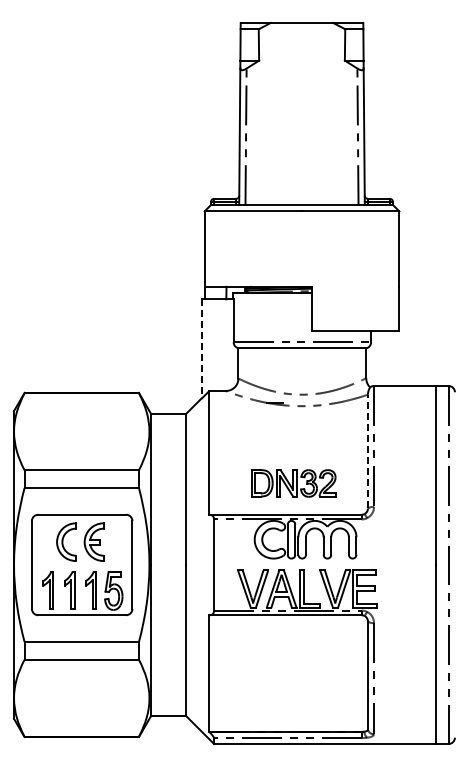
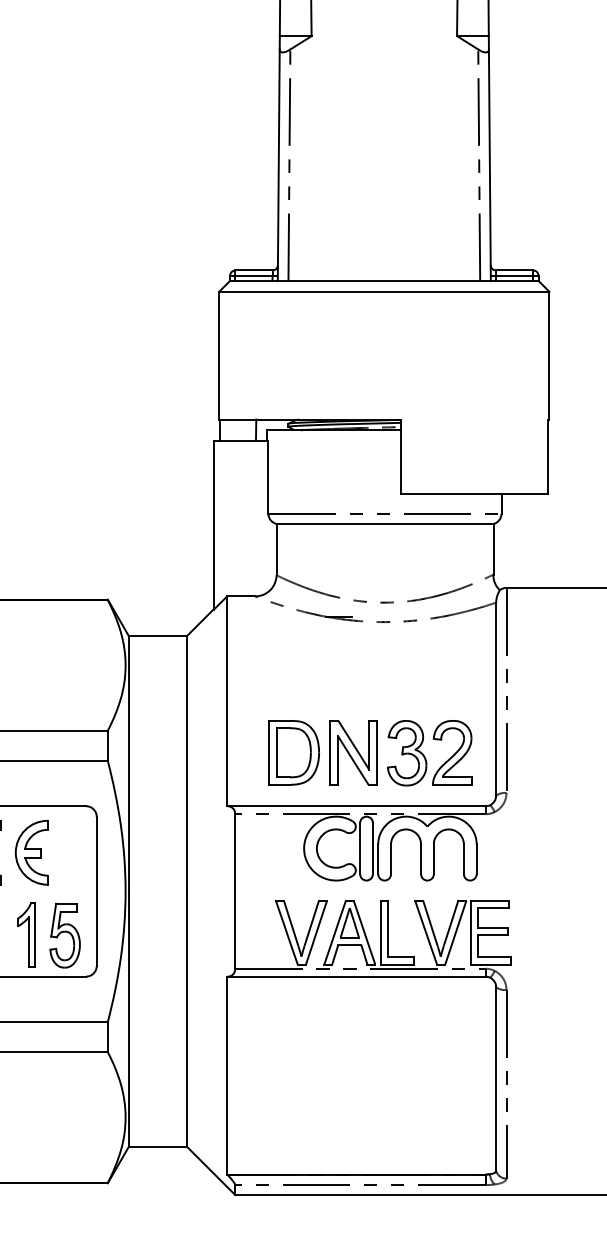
line: (201, 349) -> (213, 525), dashed -> solid
line: (367, 451) -> (495, 698), dashed -> solid
part: (293, 483) -> (369, 753), size x1.43

